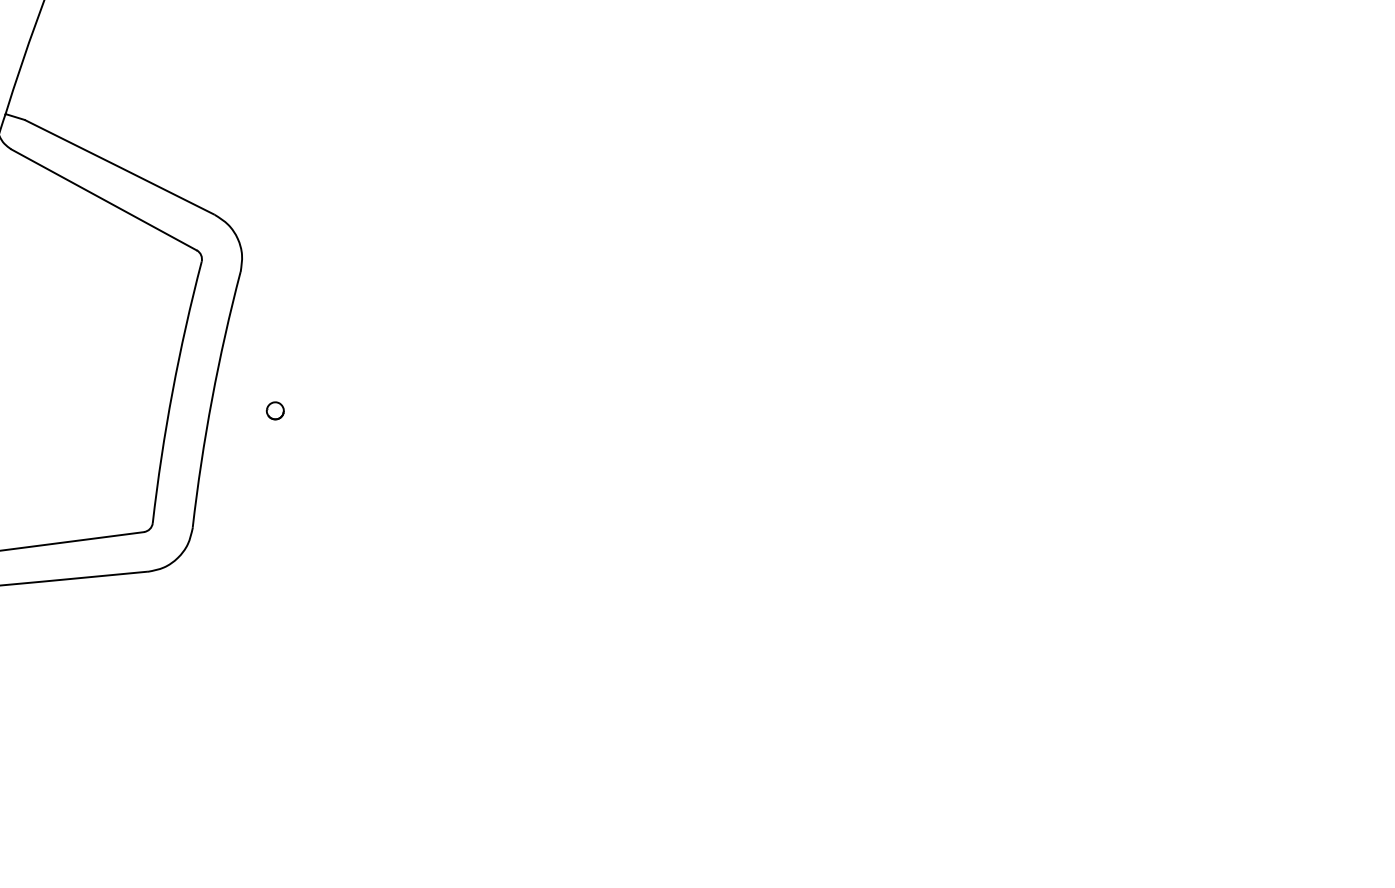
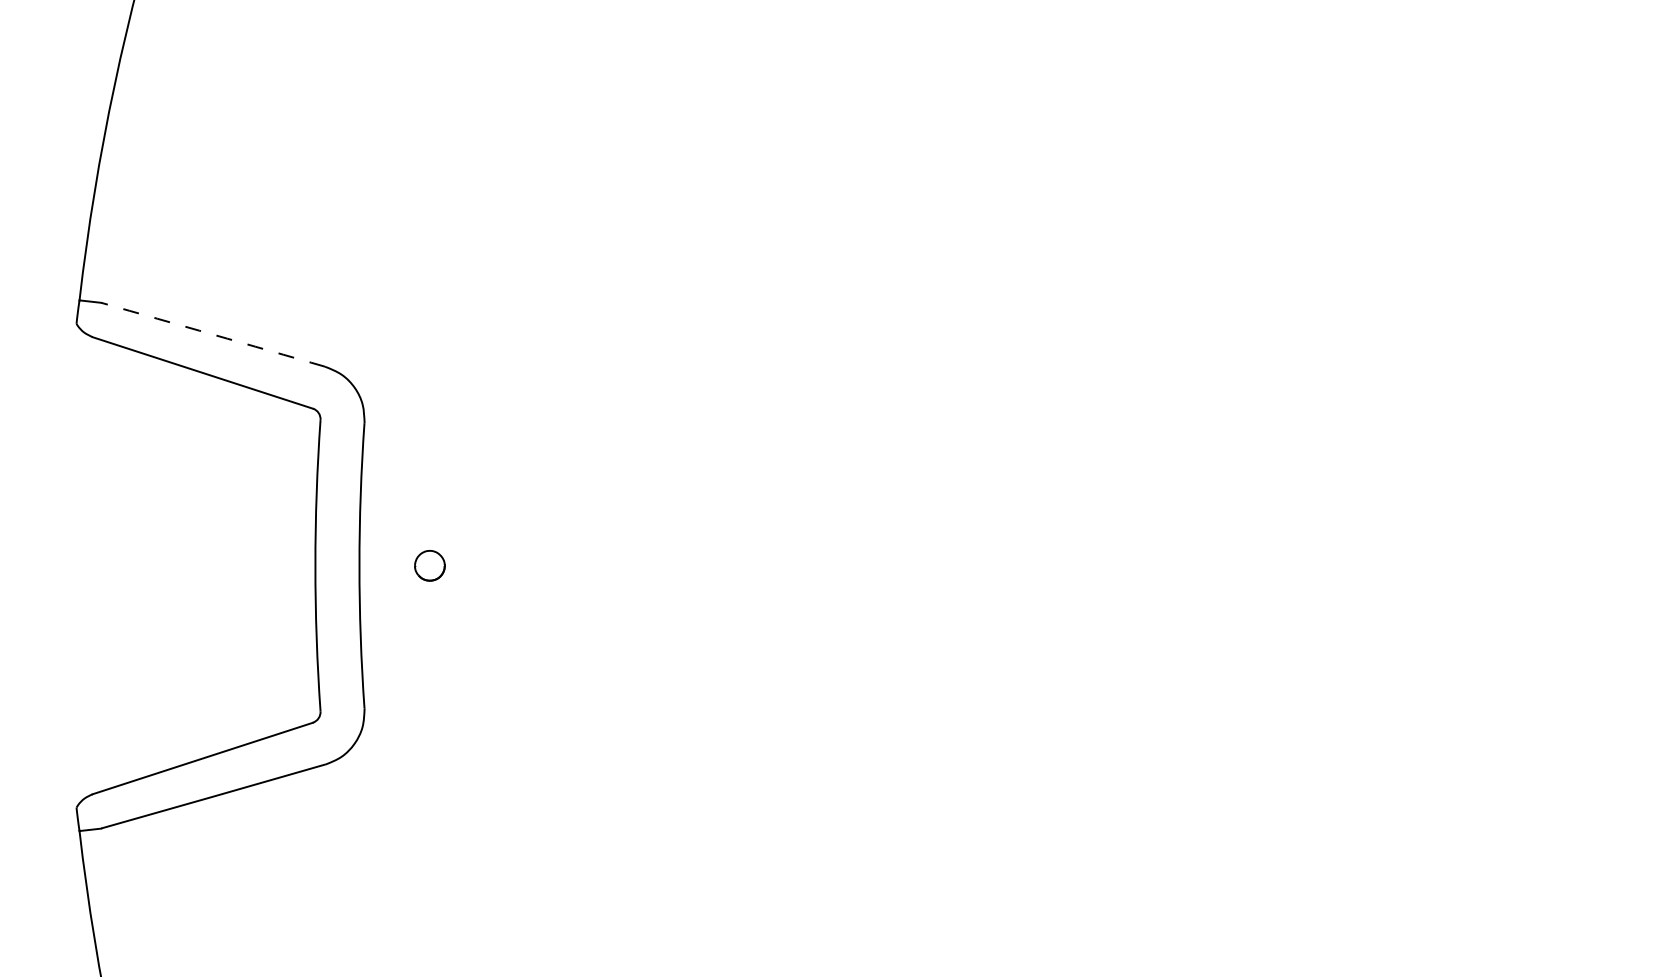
arc: (120, 167) -> (213, 334), solid -> dashed
part: (274, 410) -> (429, 565), size x1.6

